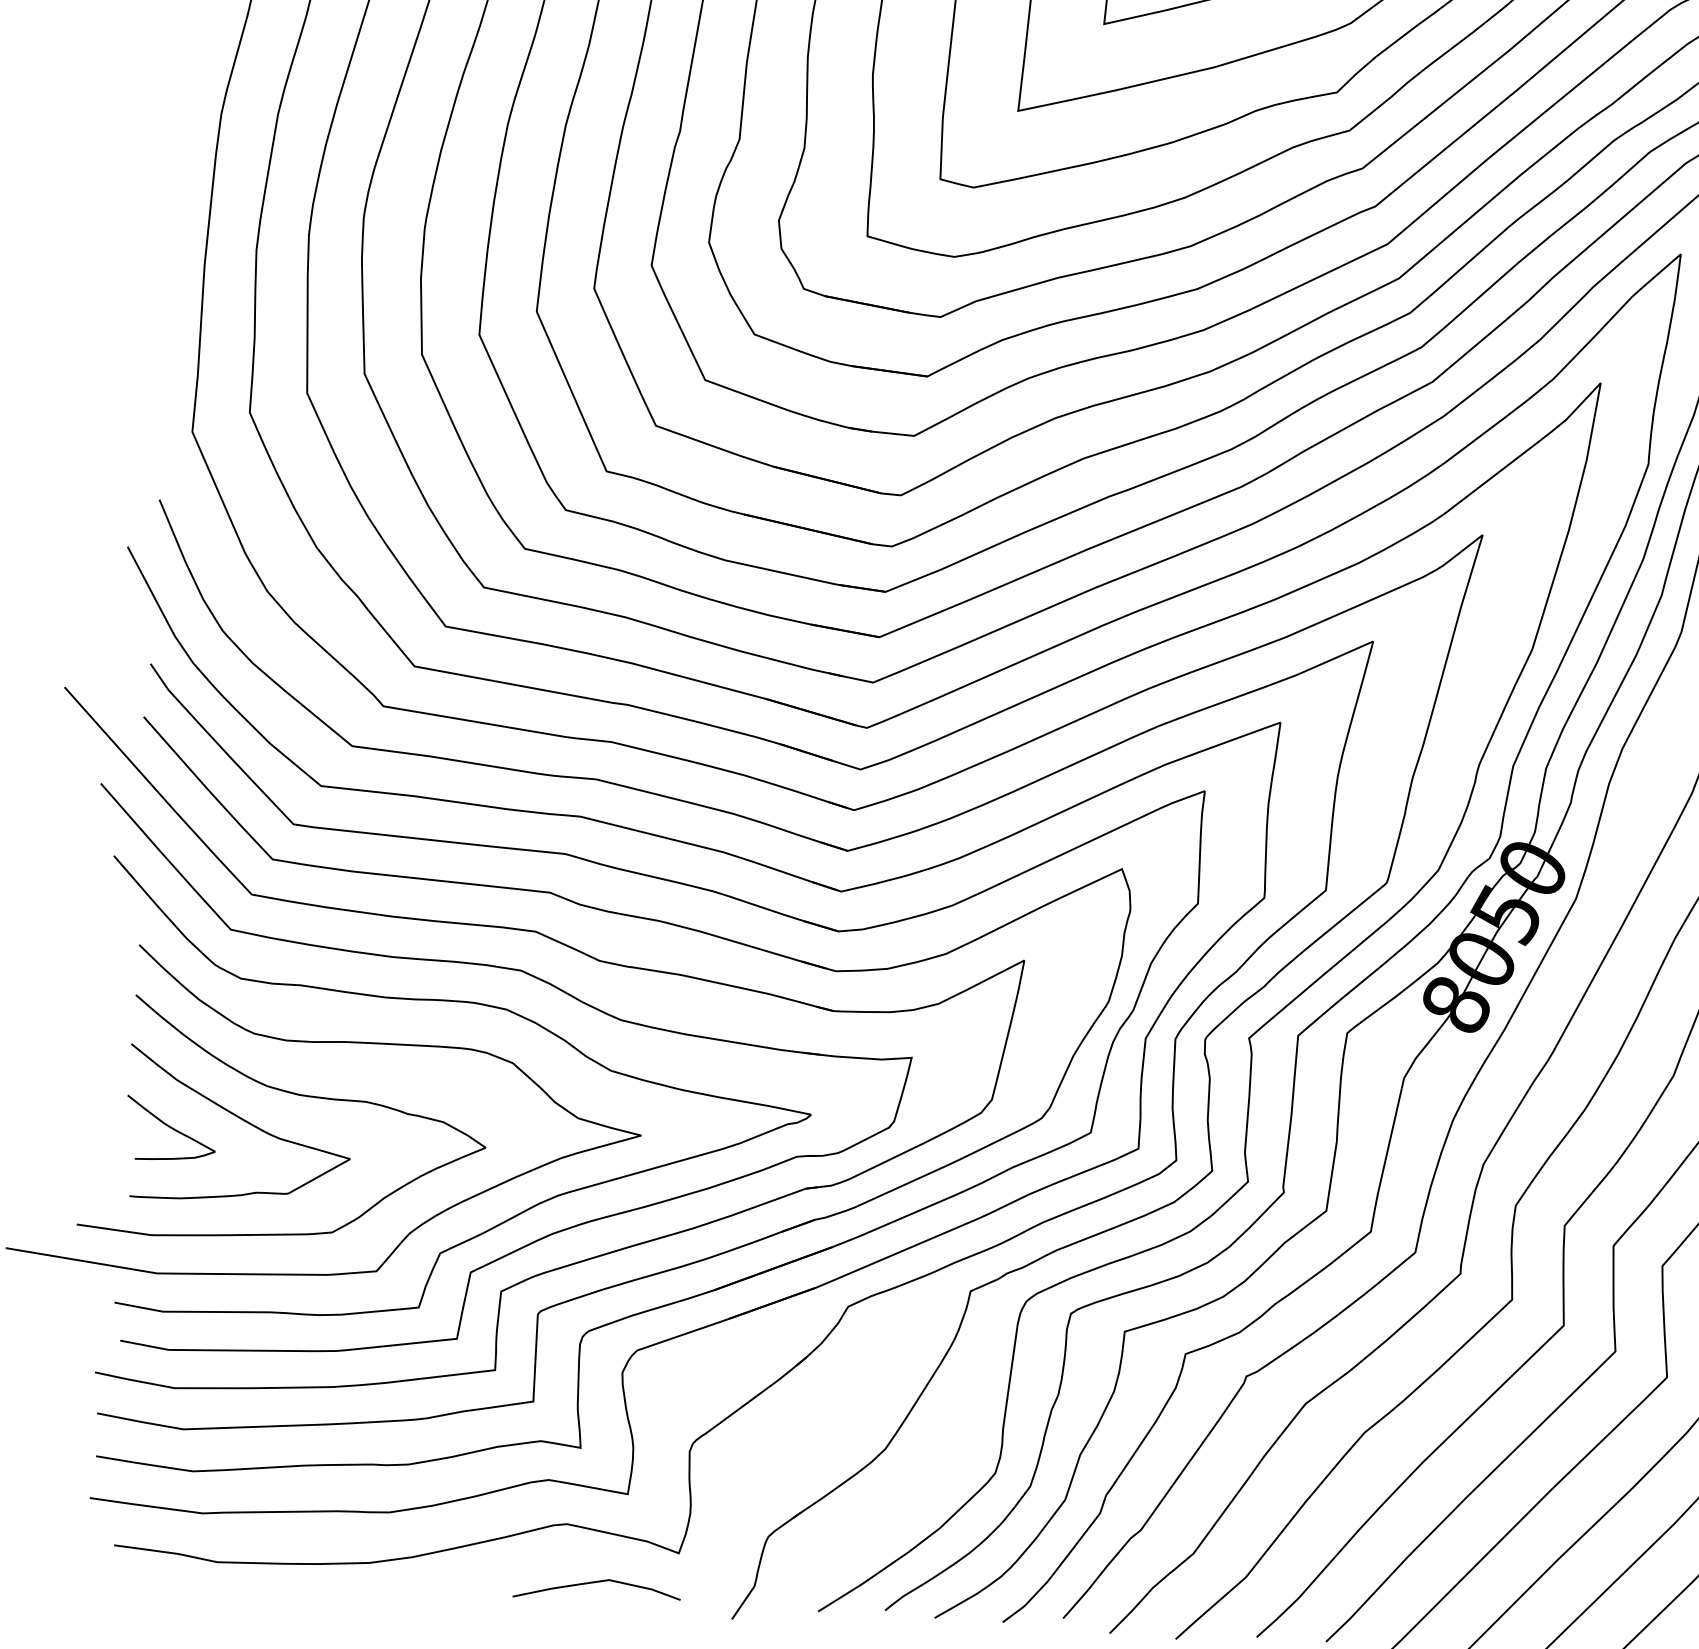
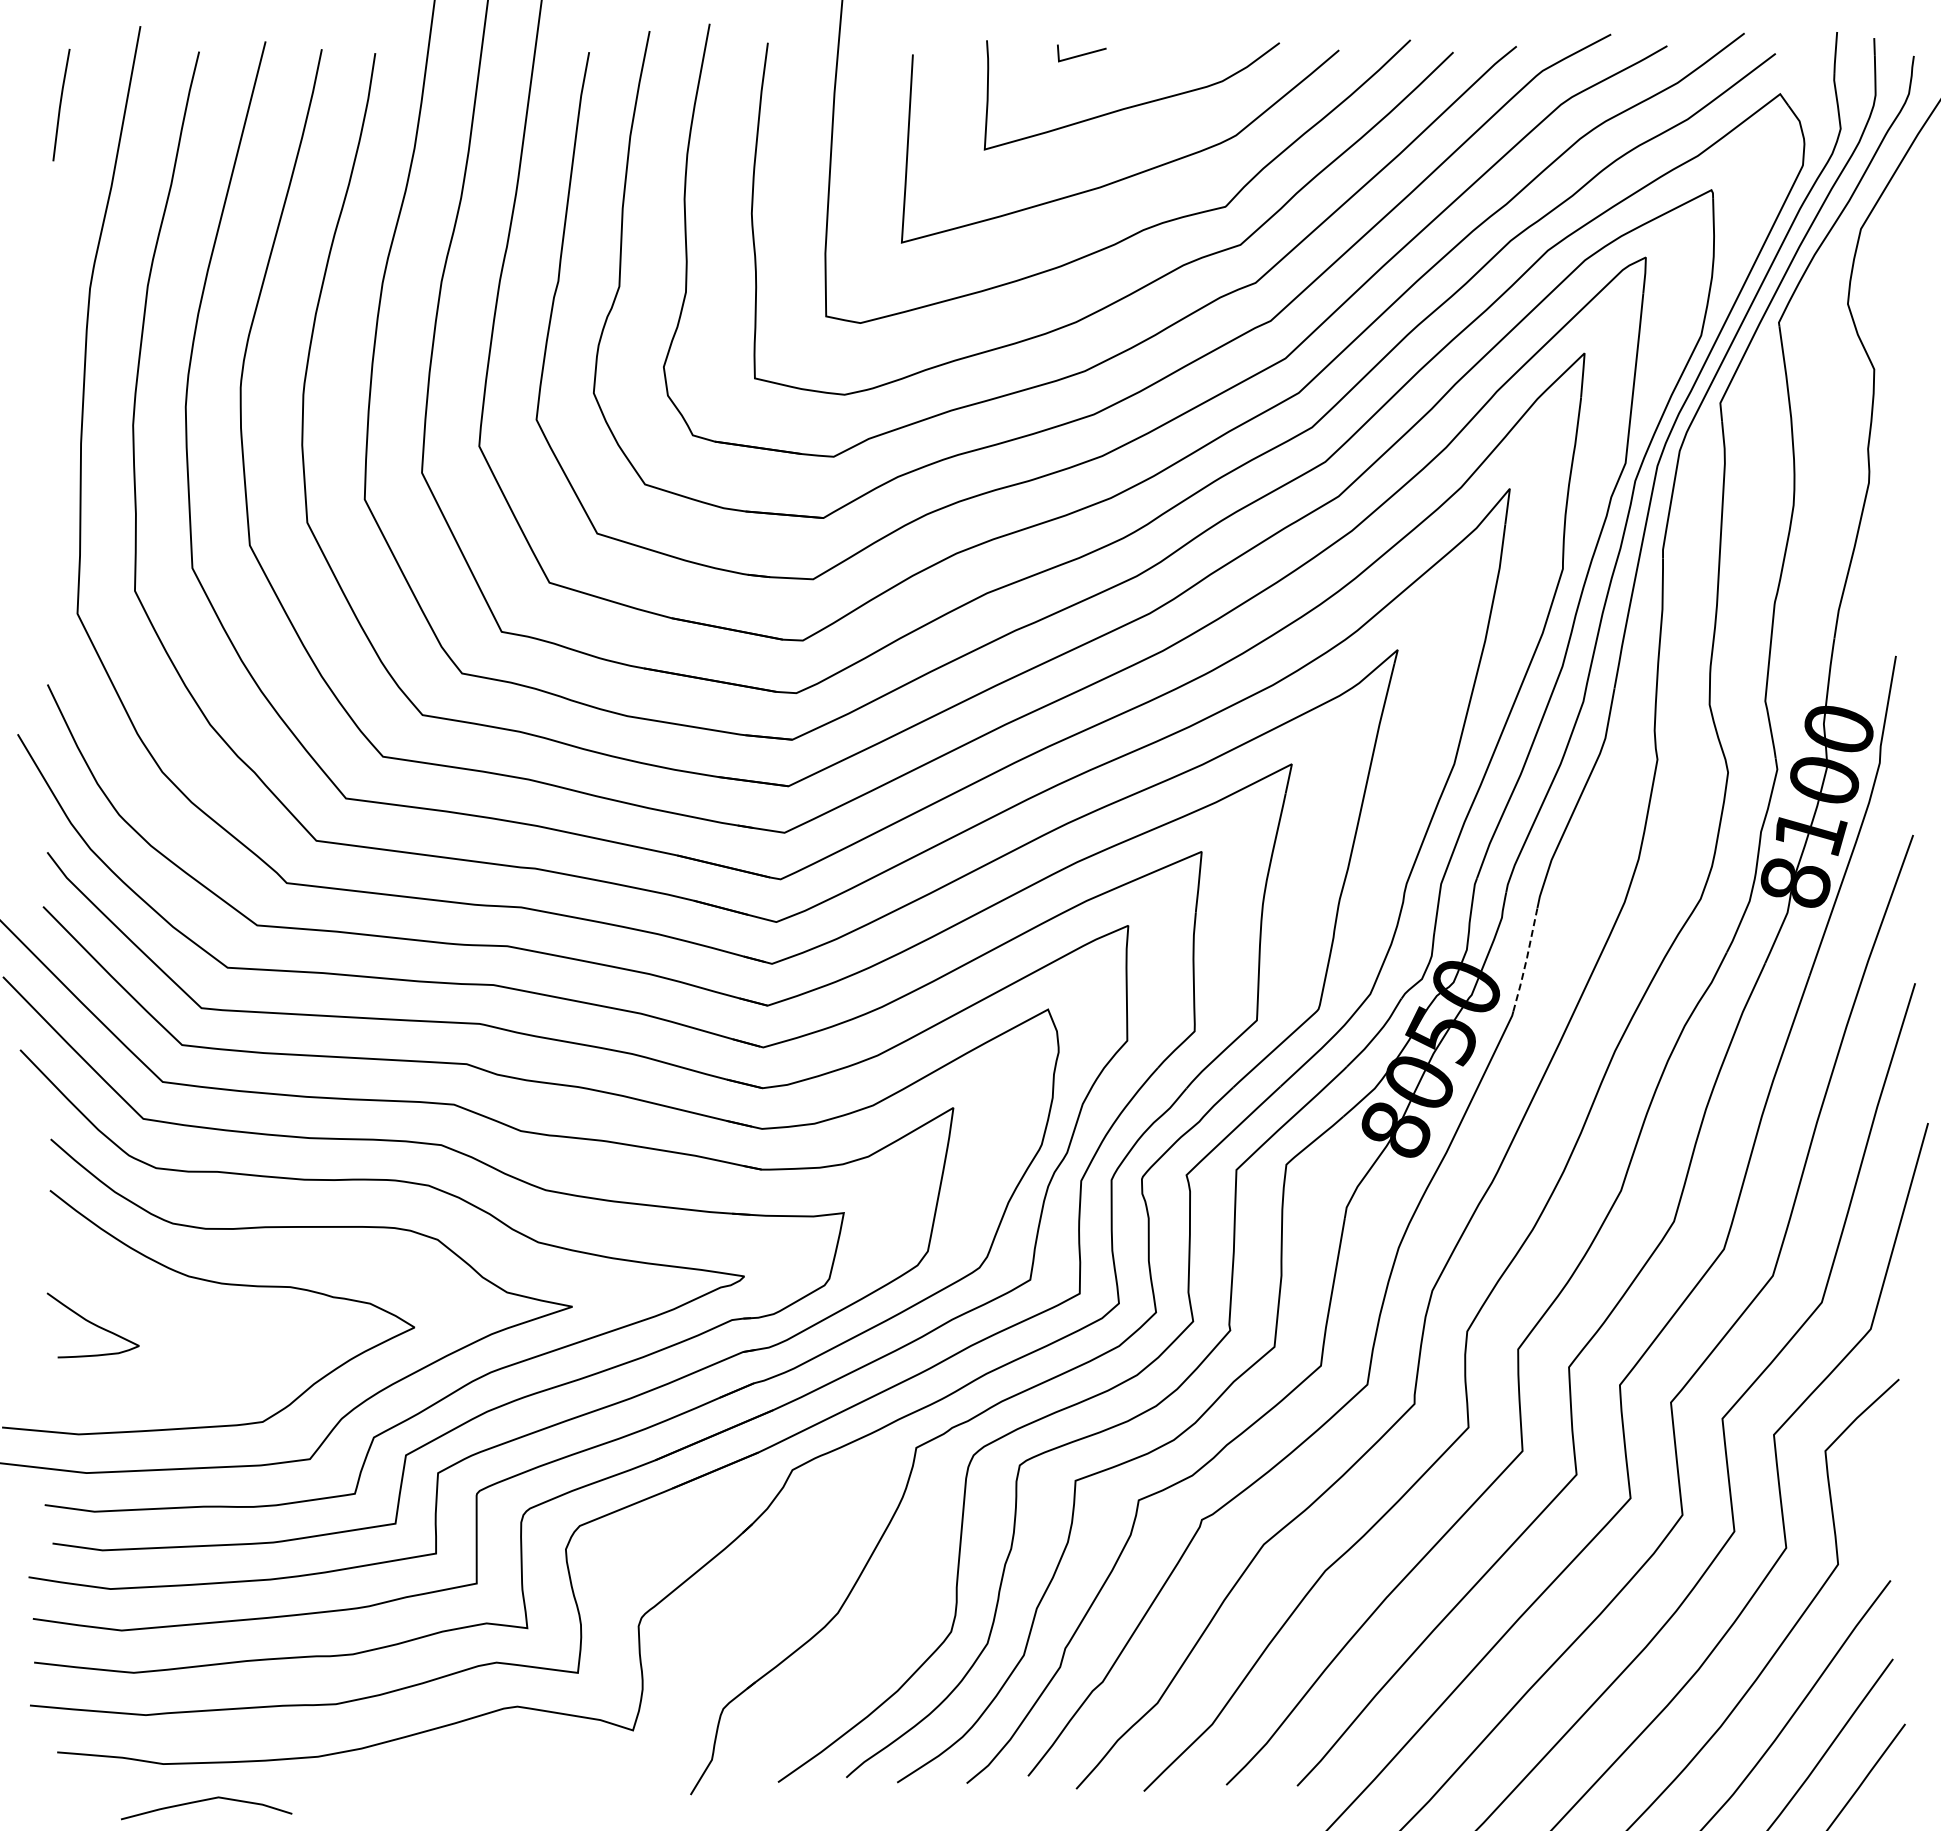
line: (1592, 844) -> (1526, 959), solid -> dashed
curve: (241, 1120) -> (164, 1312), removed
curve: (595, 1583) -> (204, 1801), moved

